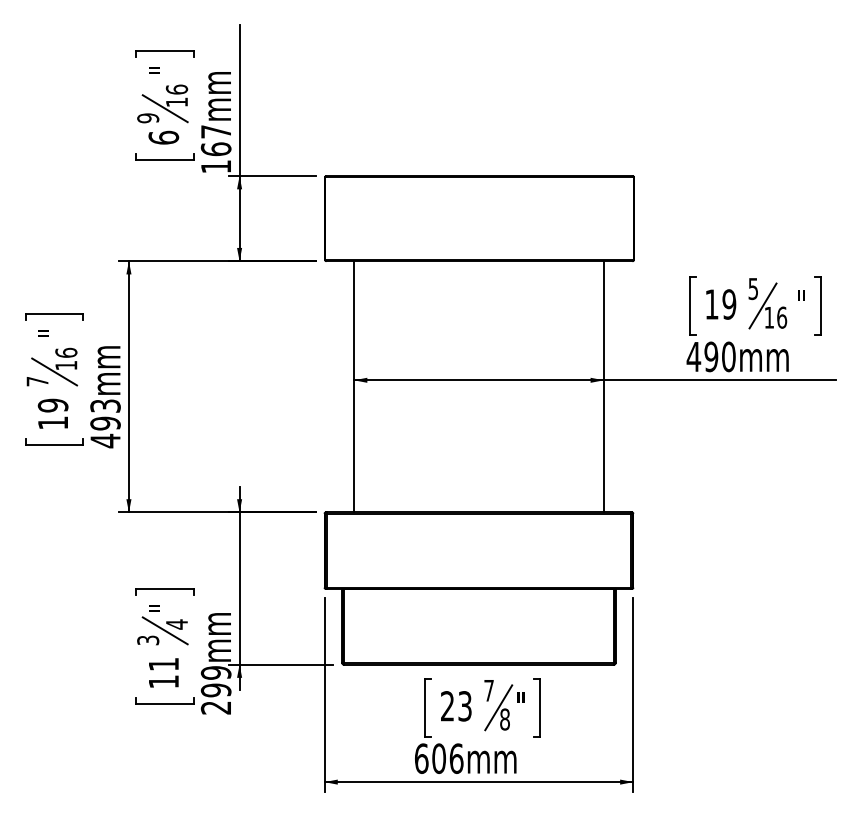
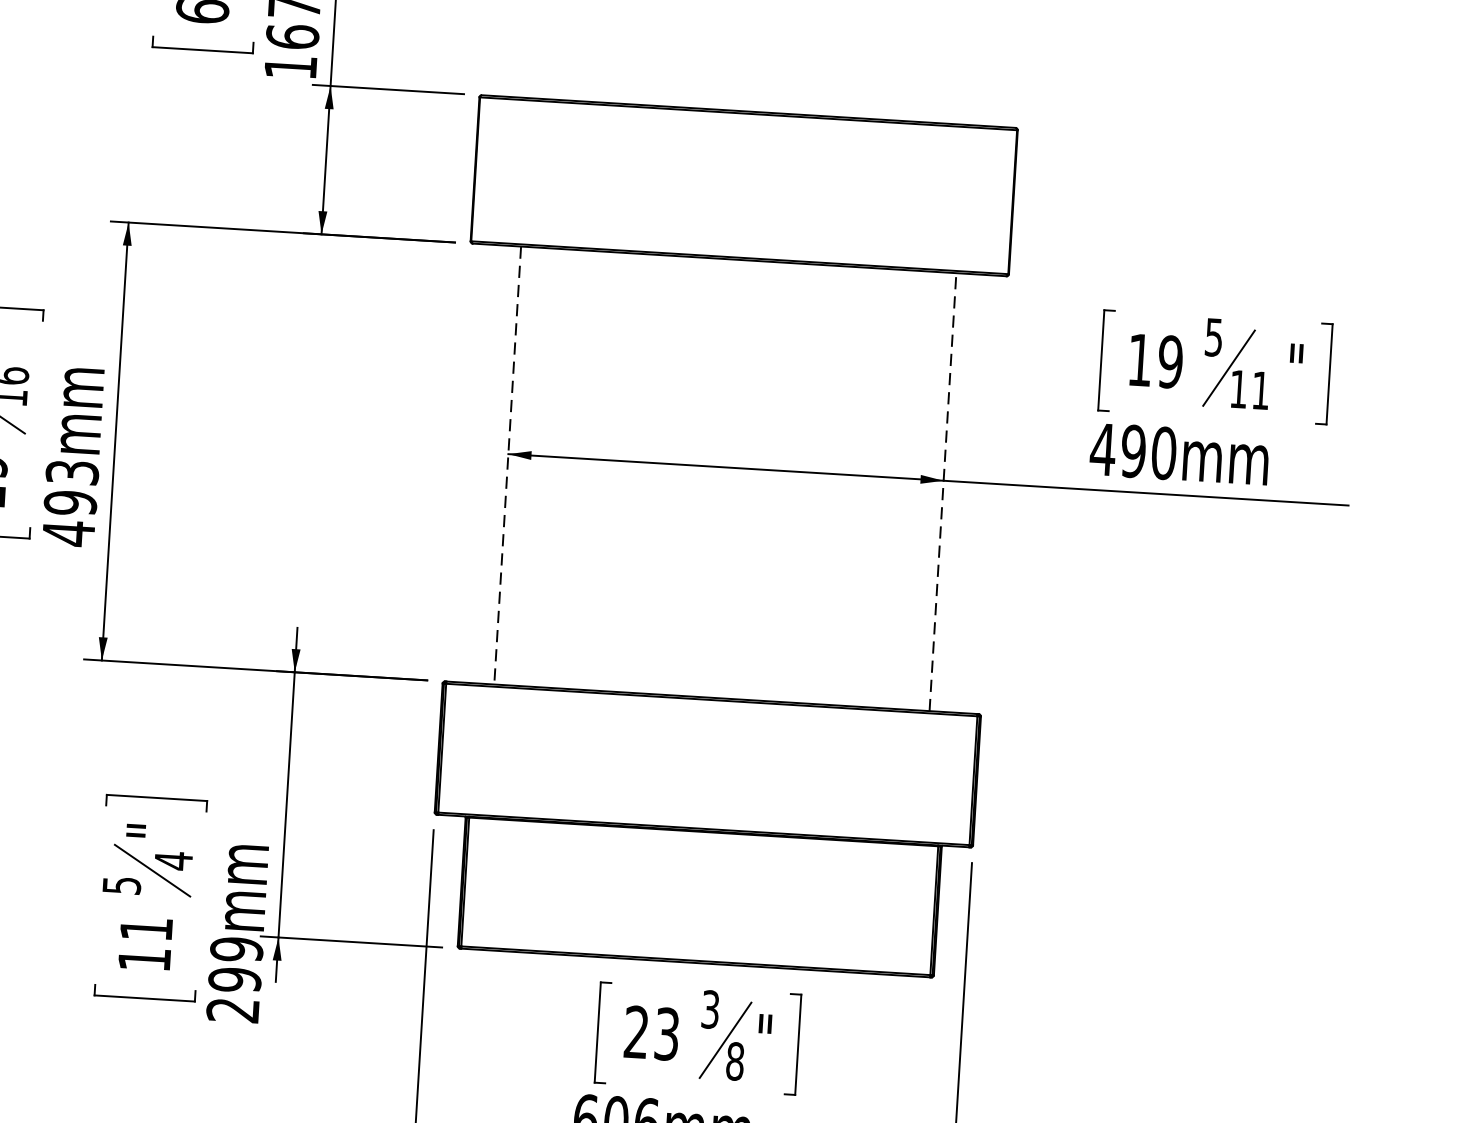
text: (782, 317) -> (1261, 390), 16 -> 11
line: (354, 386) -> (508, 464), solid -> dashed
line: (603, 386) -> (942, 491), solid -> dashed
text: (147, 639) -> (120, 883), 3 -> 5
text: (488, 690) -> (709, 1009), 7 -> 3

